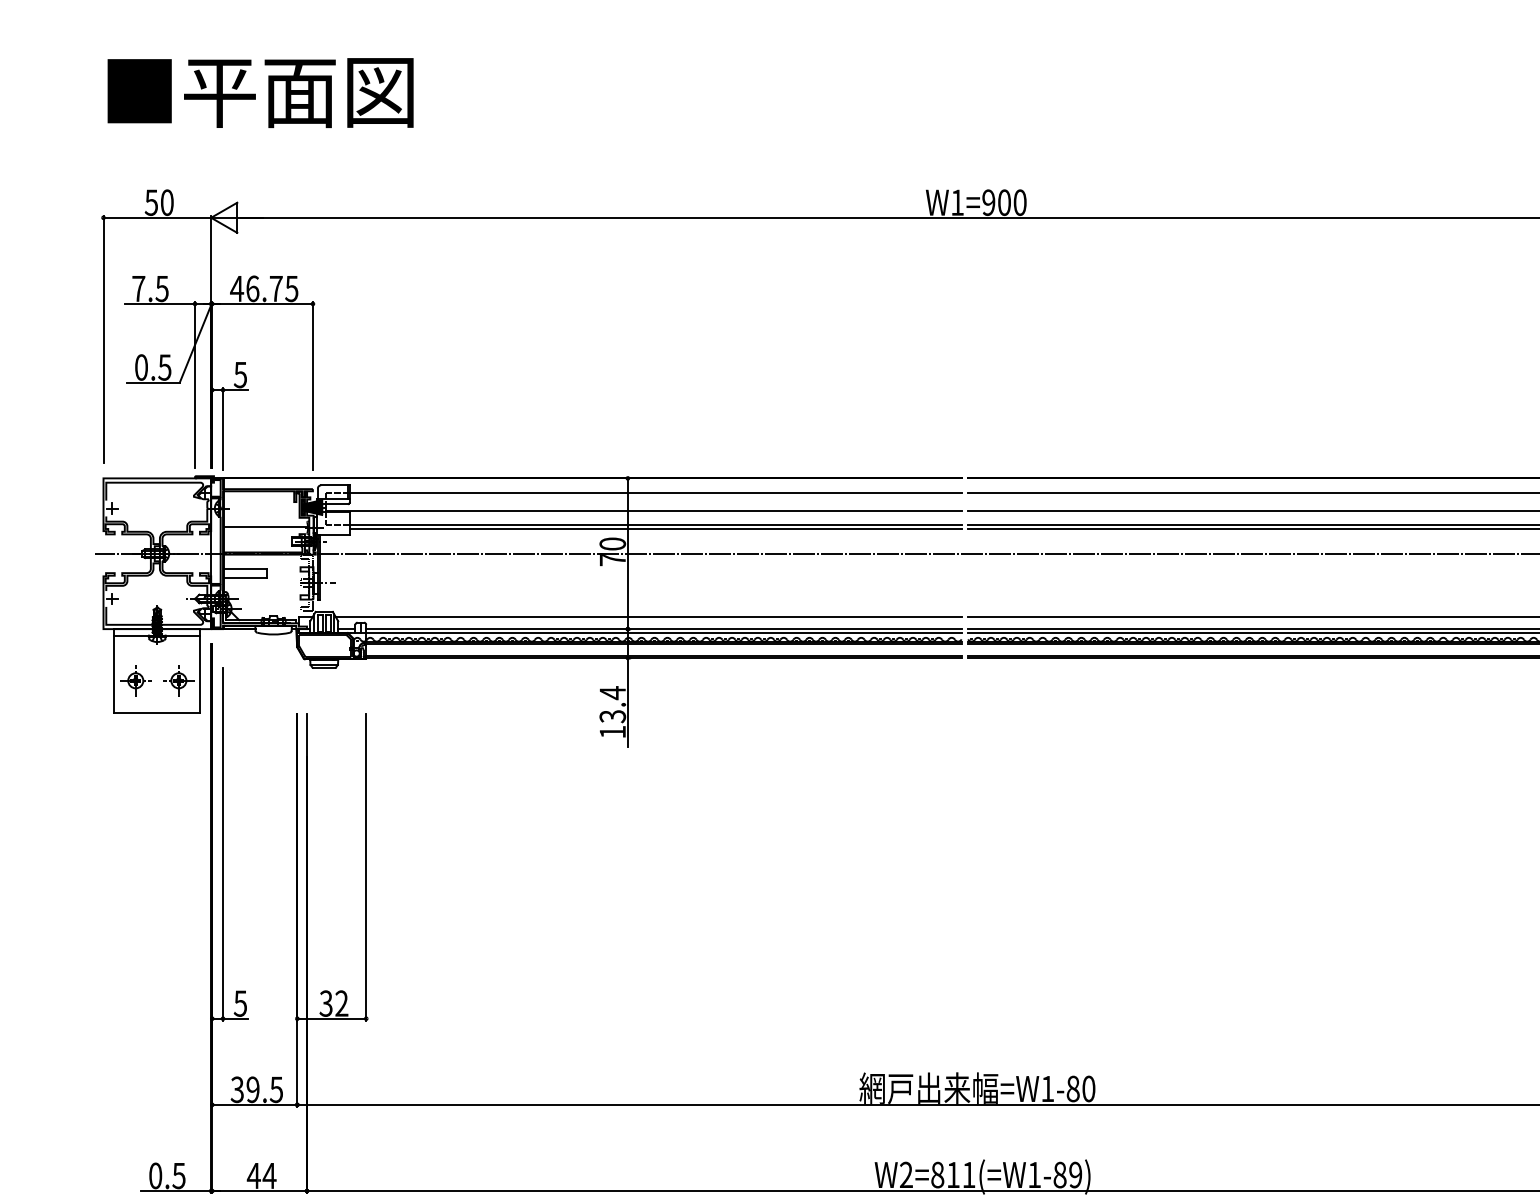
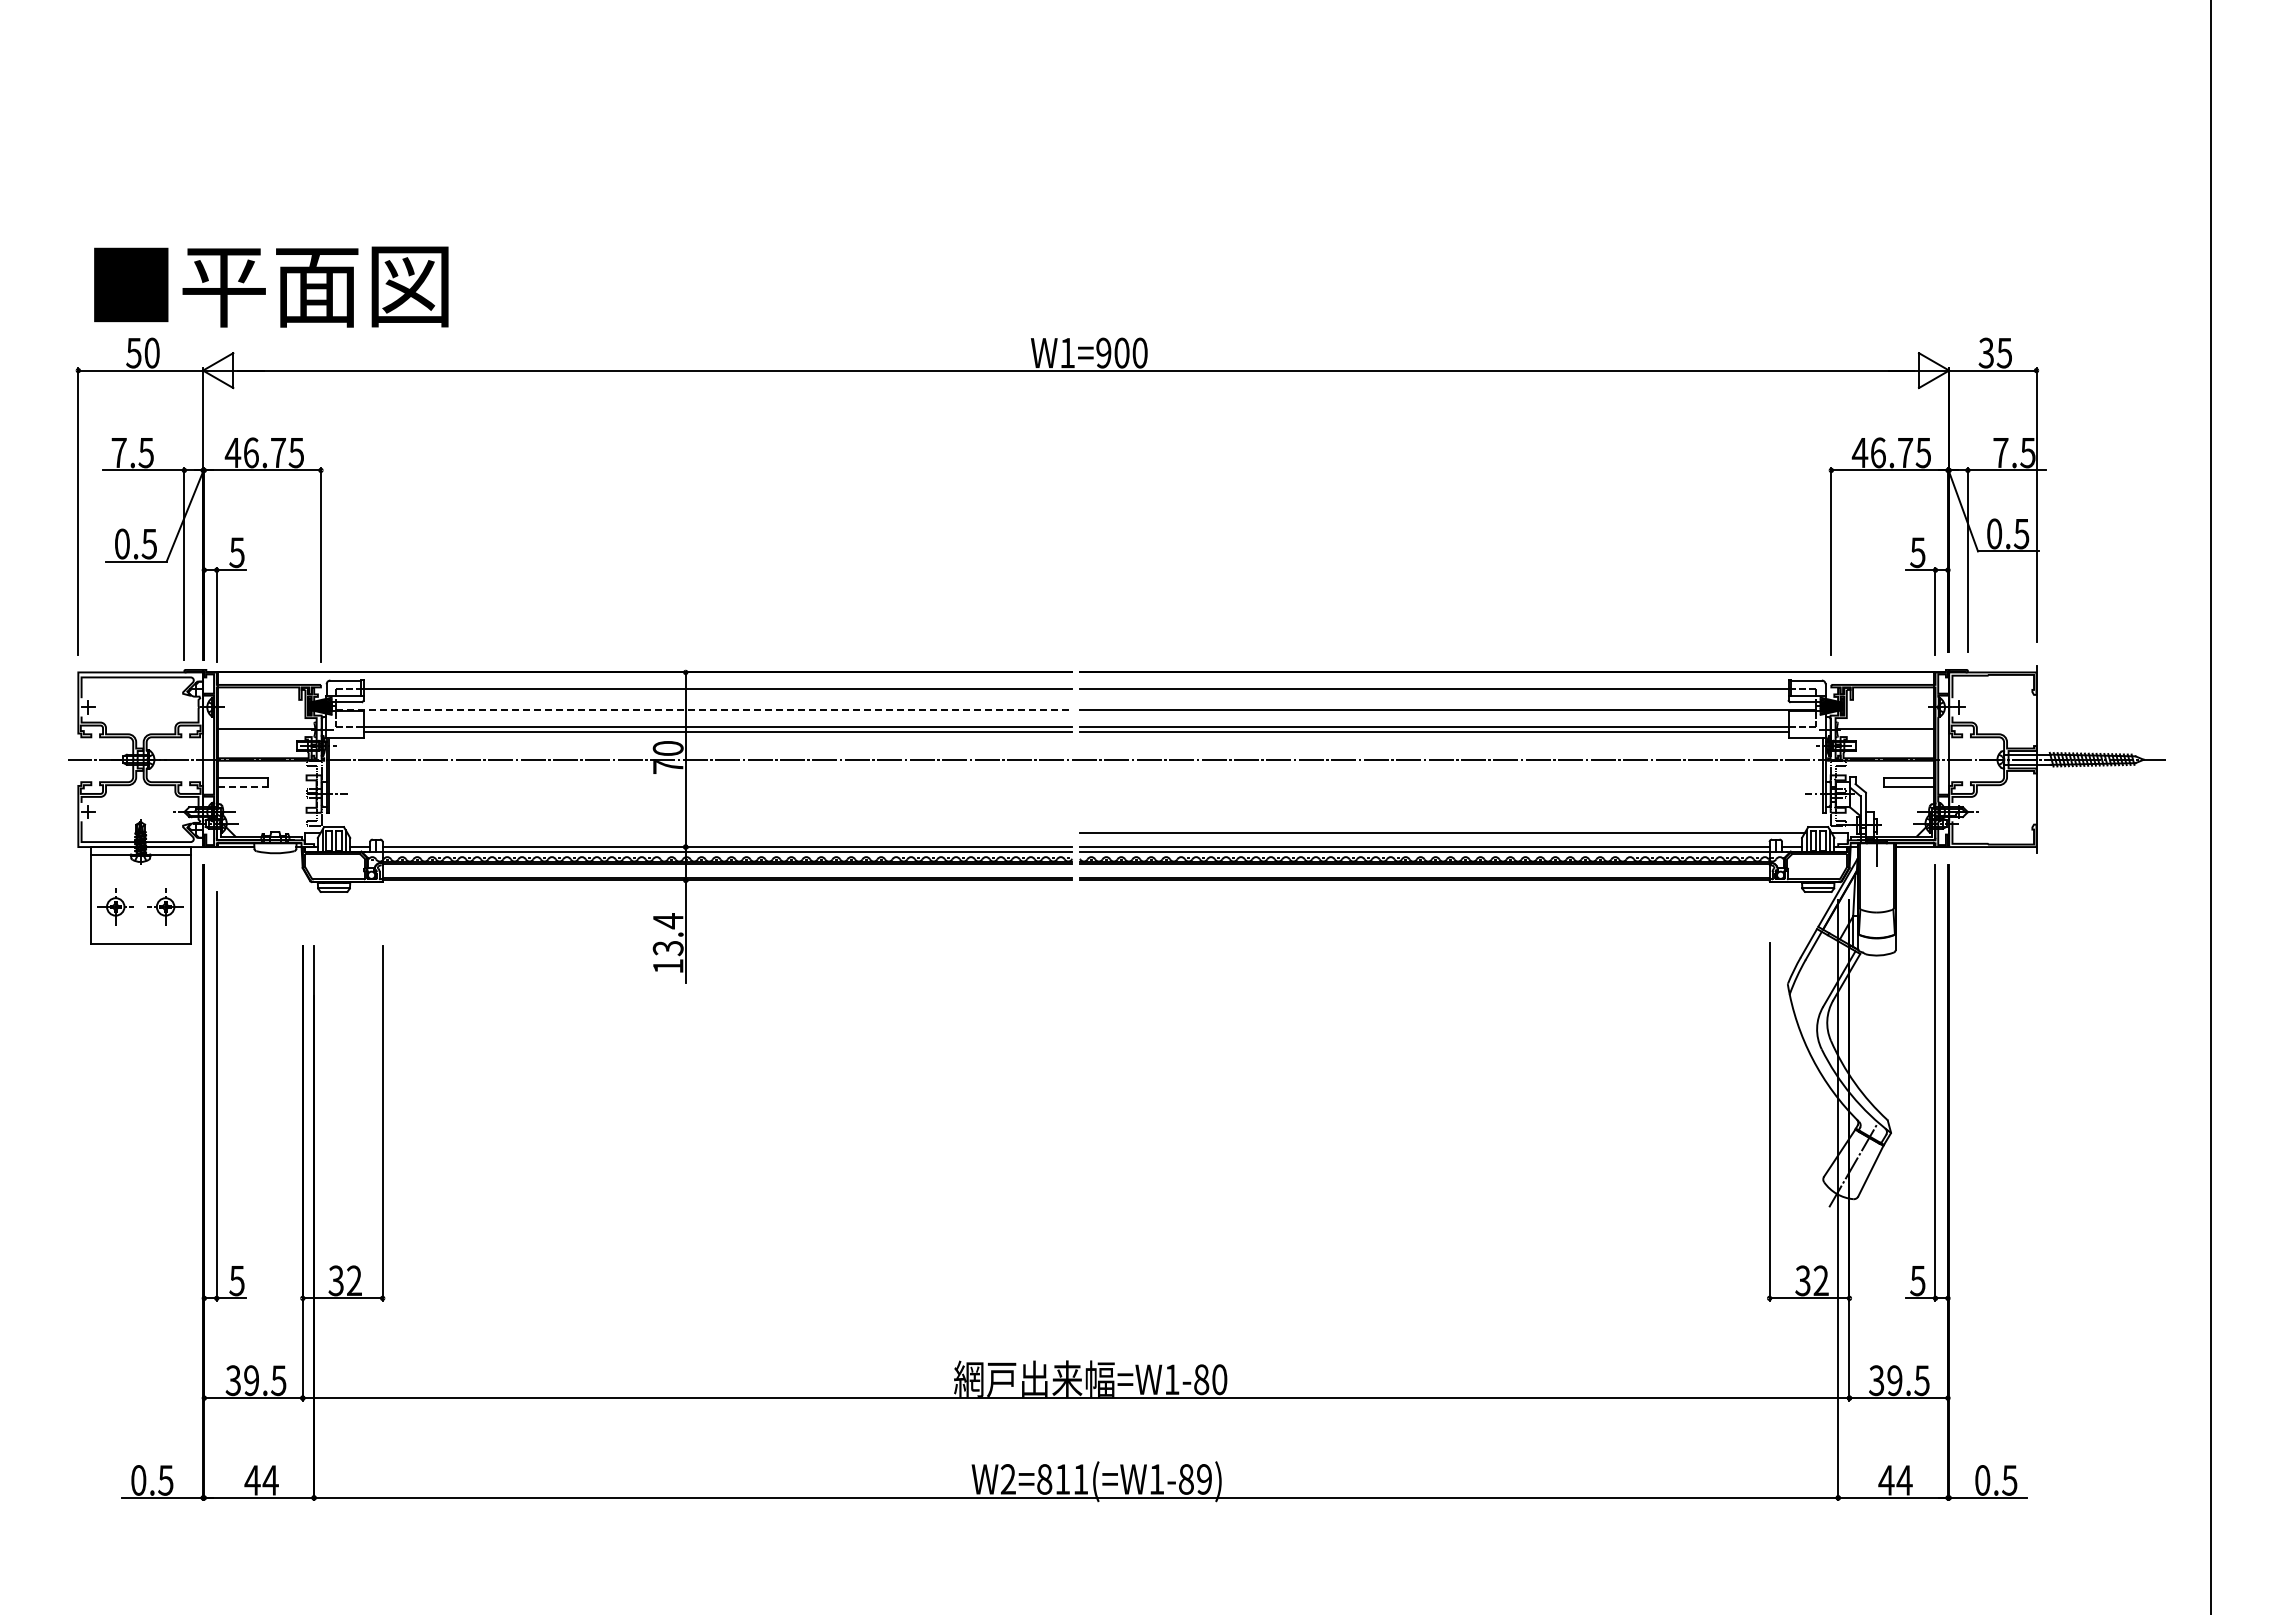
text: (260, 92) -> (271, 286), moved
line: (644, 511) -> (704, 710), solid -> dashed
line: (245, 577) -> (242, 787), solid -> dashed
line: (648, 617) -> (709, 833), removed

